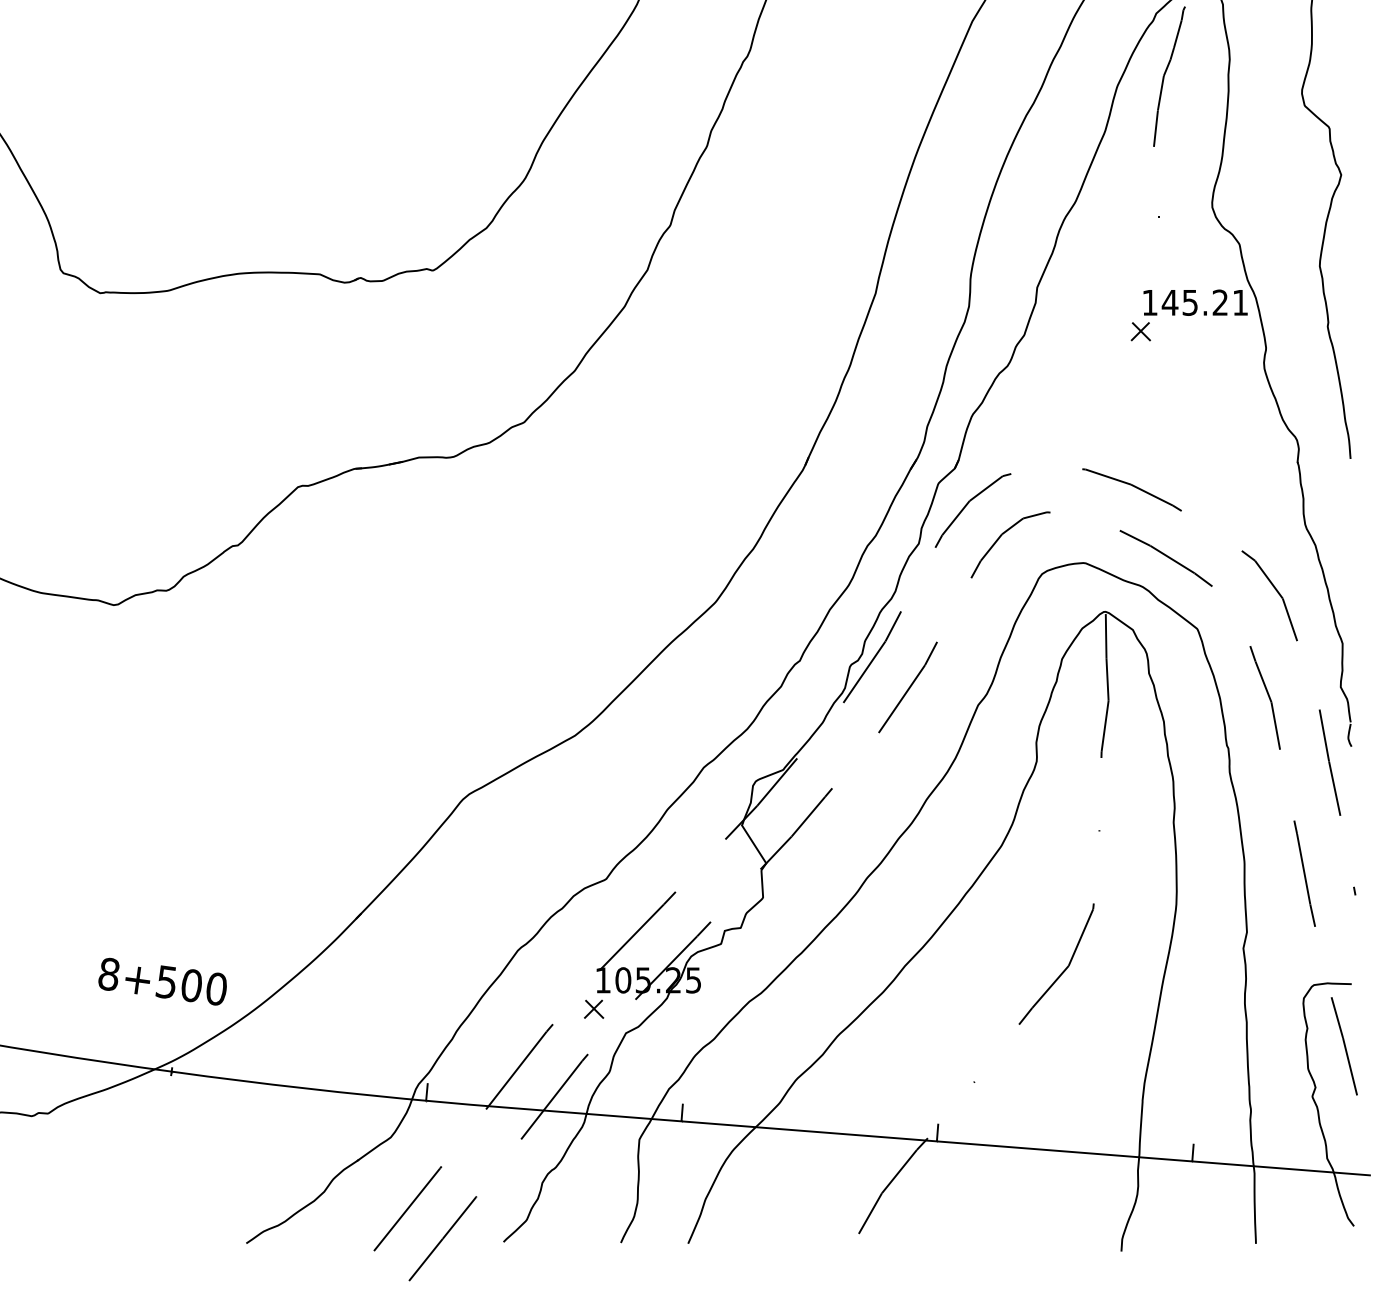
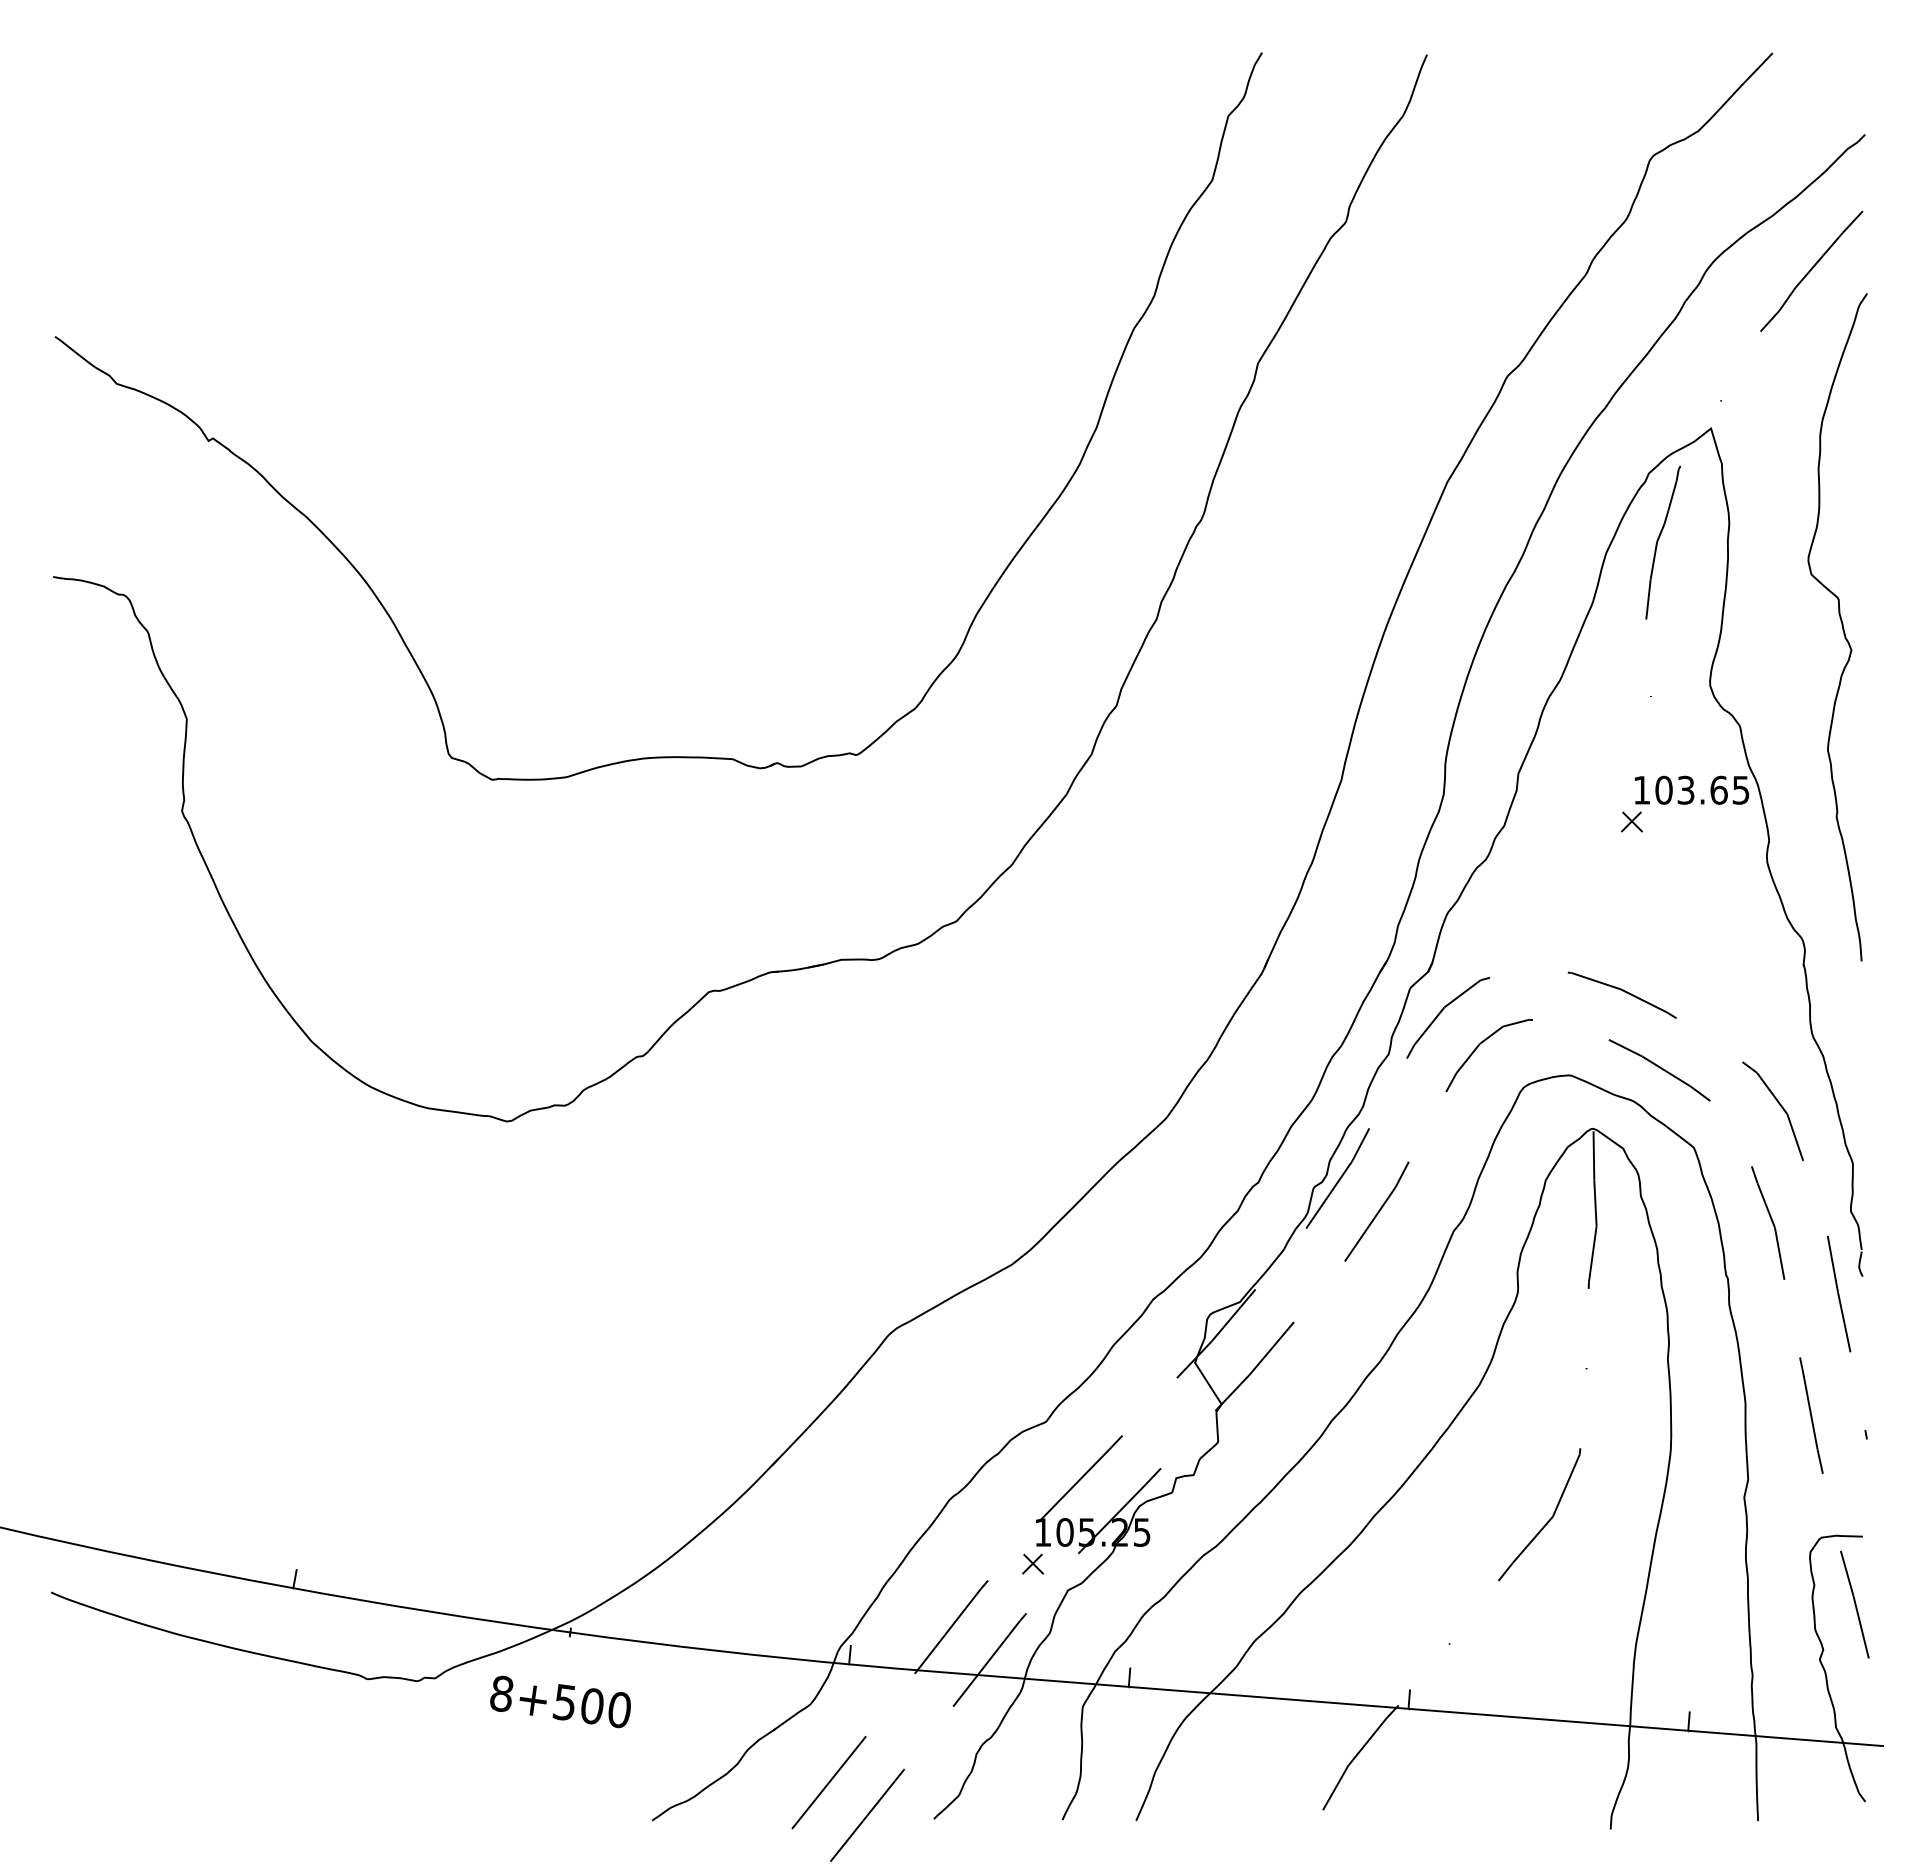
text: (1204, 302) -> (1701, 789), 145.21 -> 103.65
text: (162, 981) -> (560, 1701), moved

